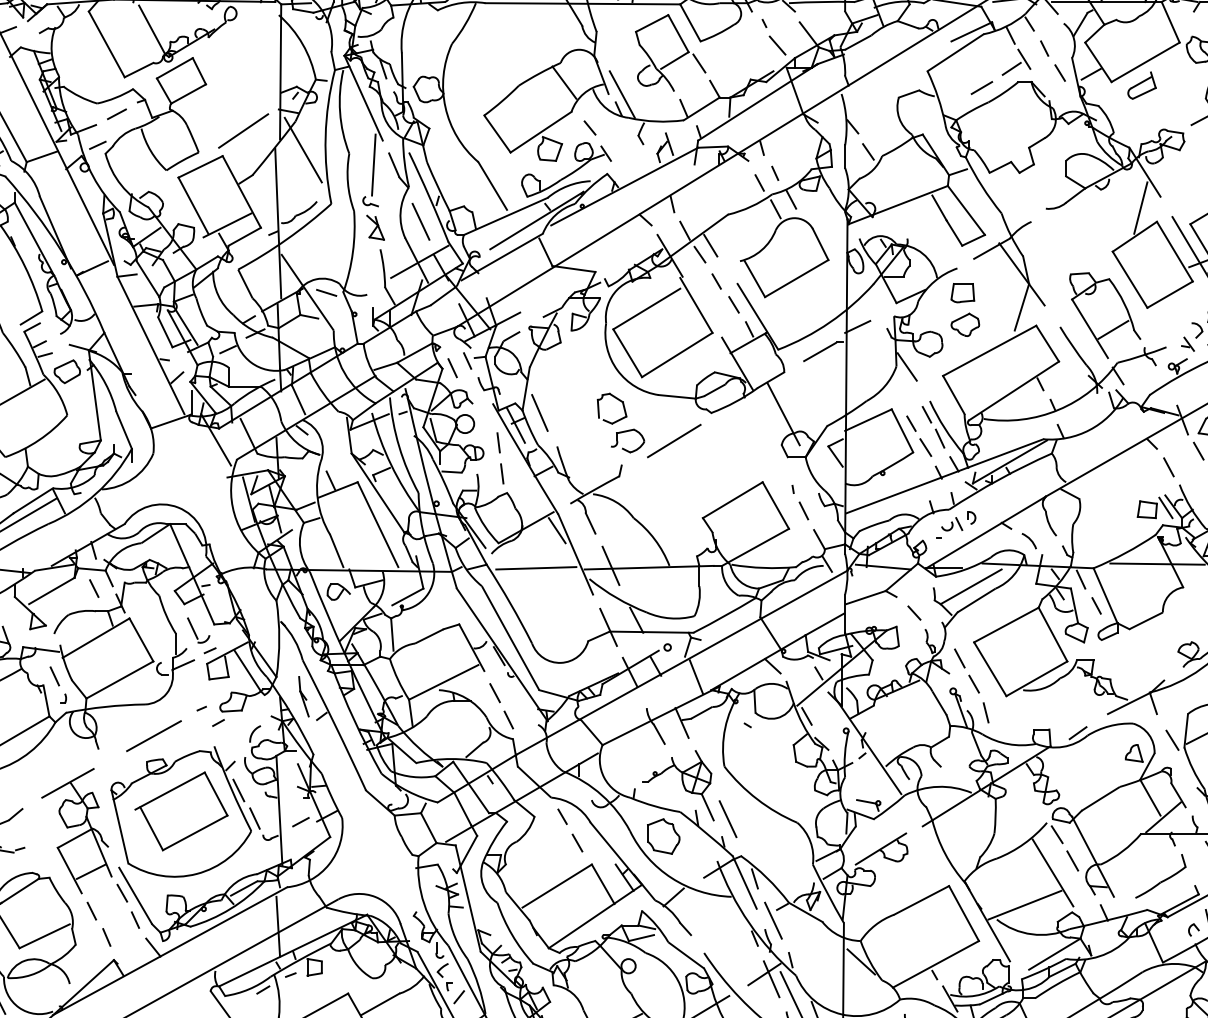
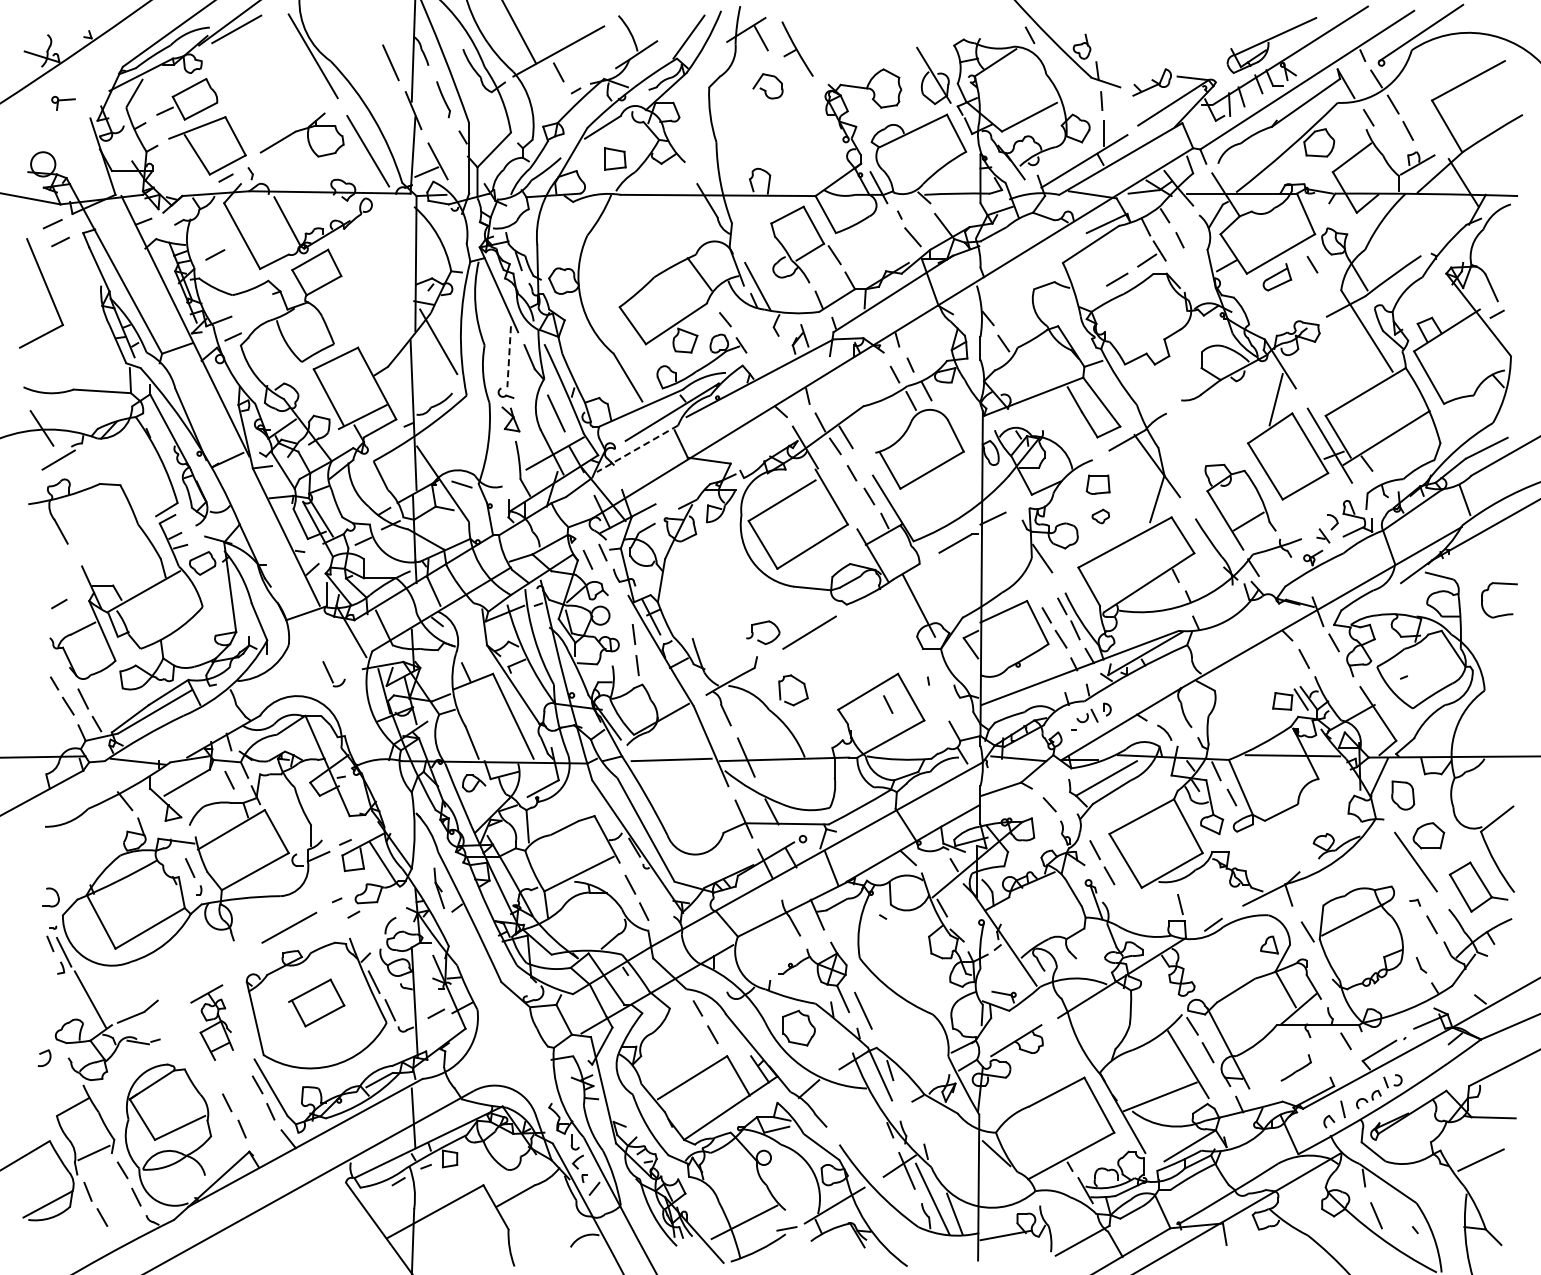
line: (1060, 72) -> (1312, 264), moved
line: (117, 113) -> (215, 254), moved
line: (243, 130) -> (378, 322), removed
line: (374, 164) -> (509, 356), solid -> dashed
line: (502, 256) -> (637, 448), solid -> dashed
part: (965, 324) -> (1100, 516), size x0.6
part: (617, 399) -> (798, 681), moved
line: (540, 412) -> (675, 604), removed
line: (804, 510) -> (888, 704), moved
line: (557, 529) -> (692, 721), removed
part: (198, 630) -> (333, 674), moved
line: (986, 712) -> (1180, 904), moved
part: (181, 810) -> (316, 1002), size x0.6
part: (76, 830) -> (211, 1022), size x0.6
part: (1160, 875) -> (1295, 1067), size x0.6
line: (773, 920) -> (908, 1112), removed

